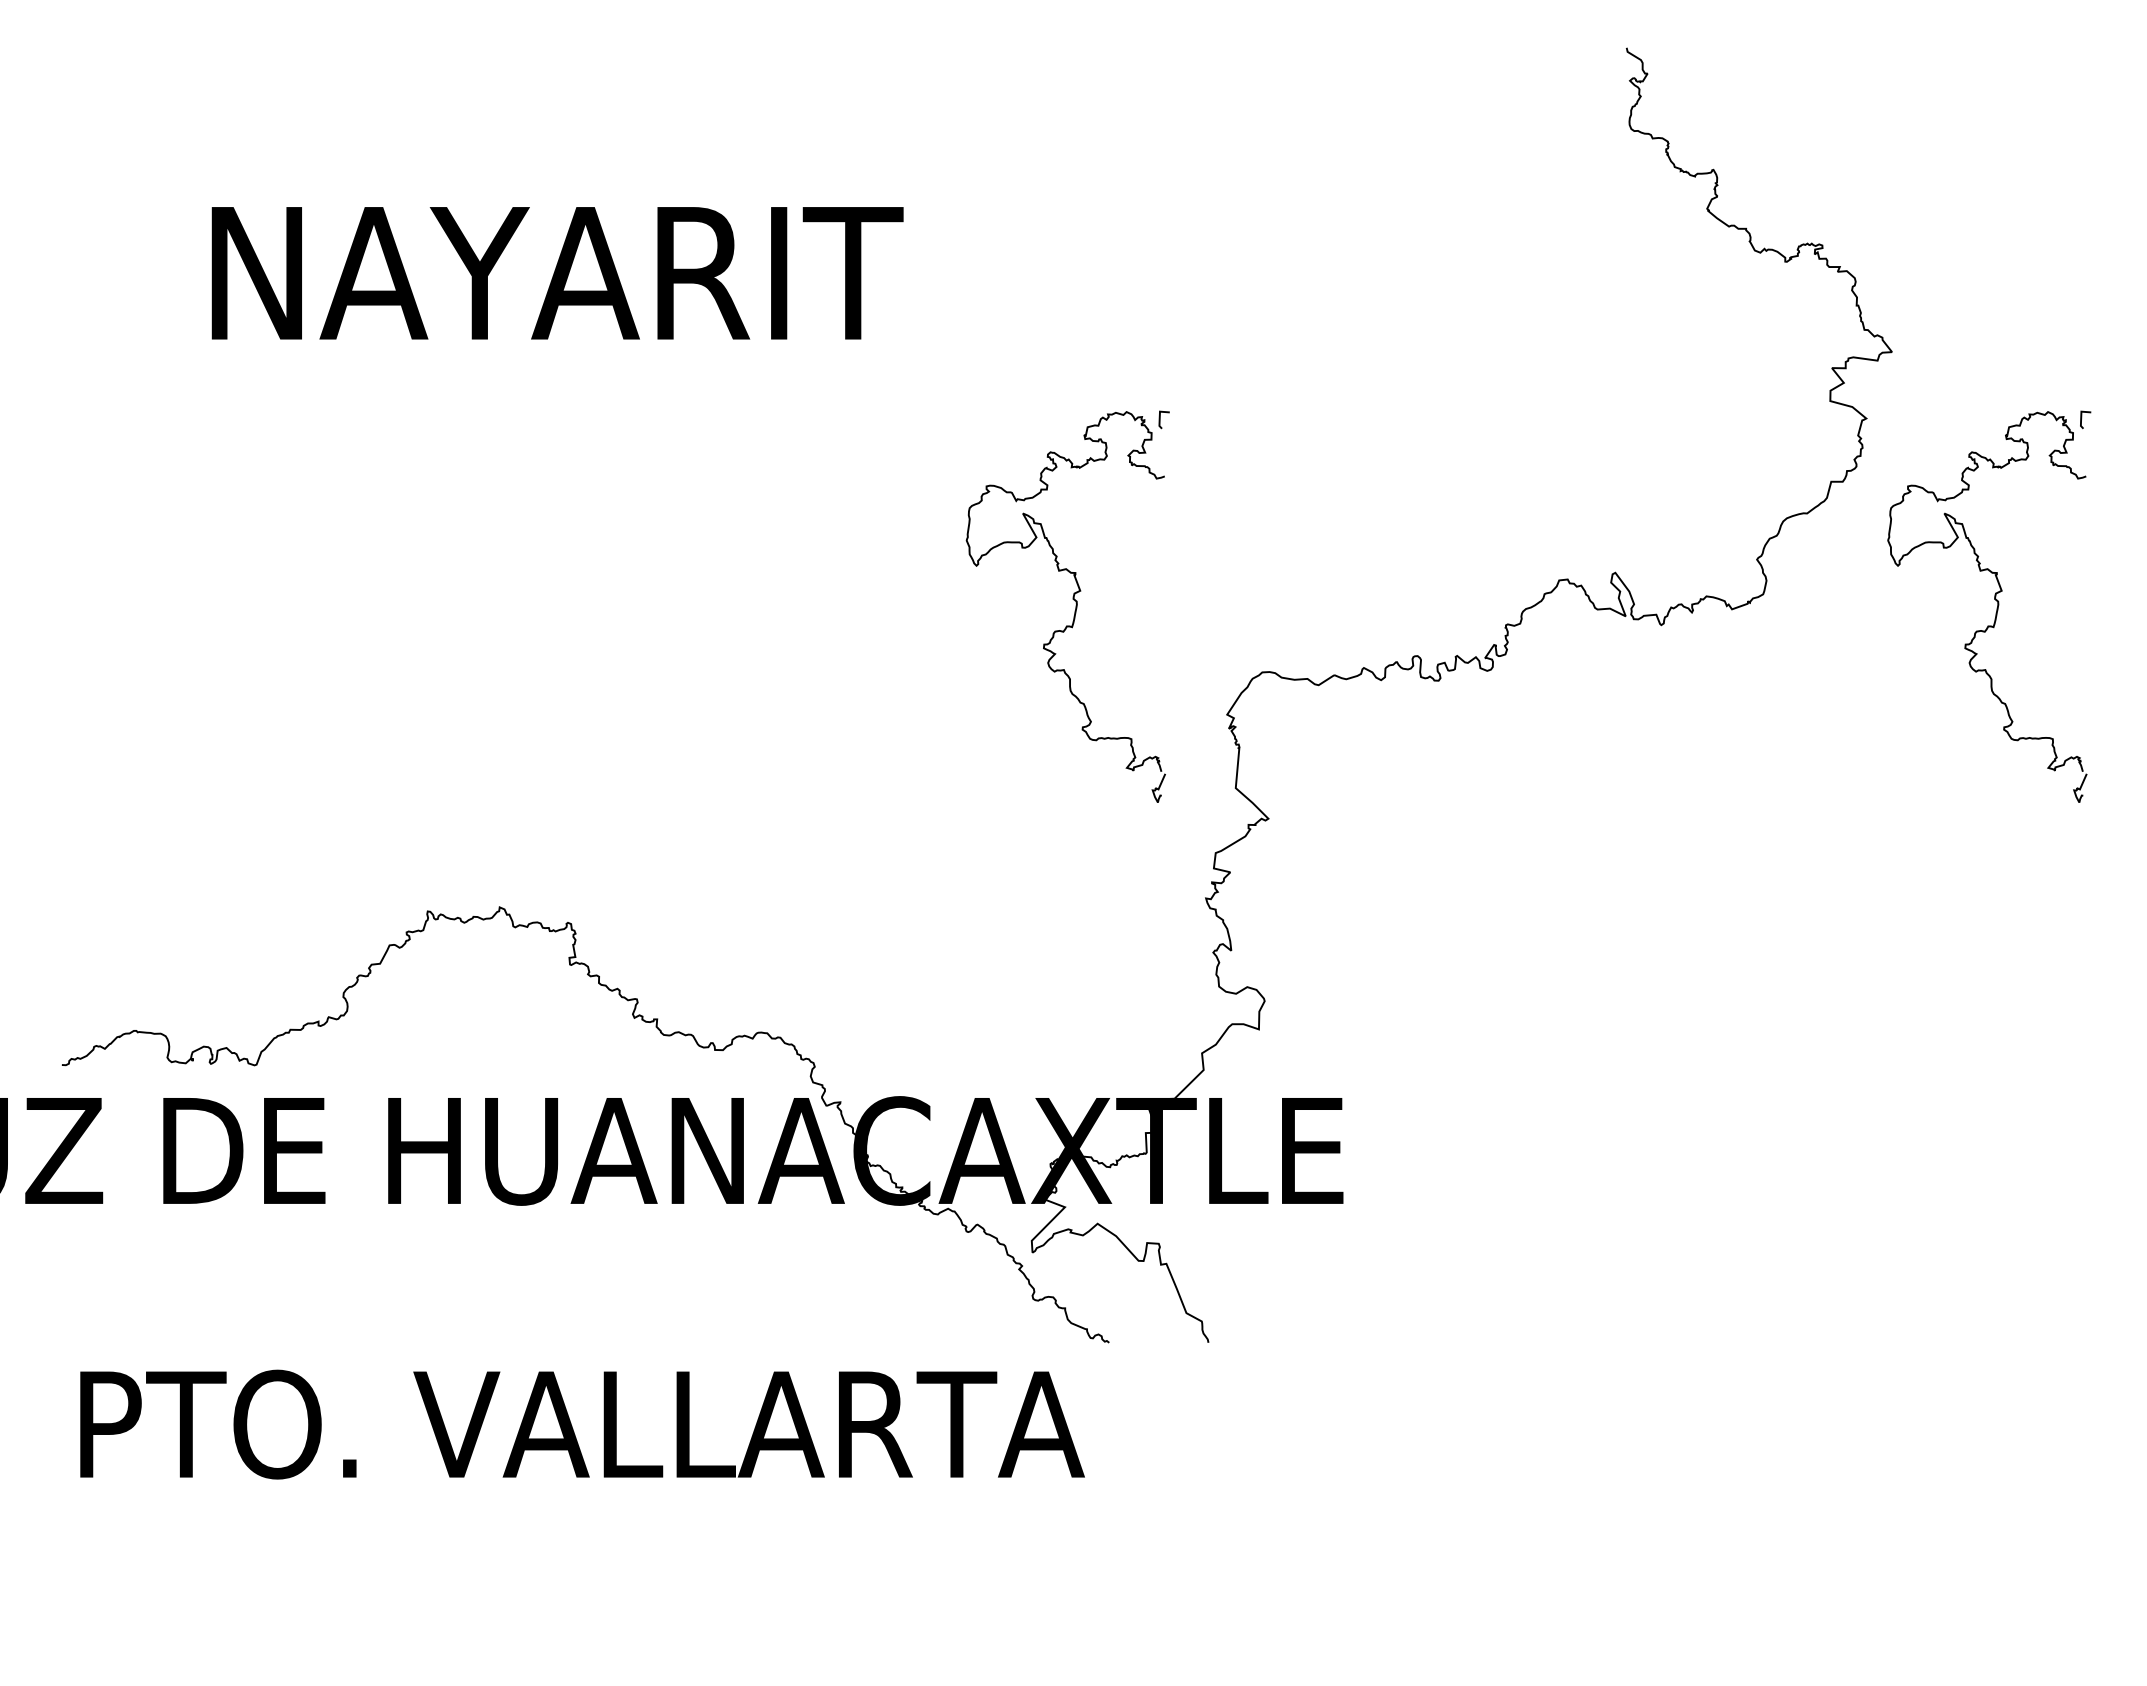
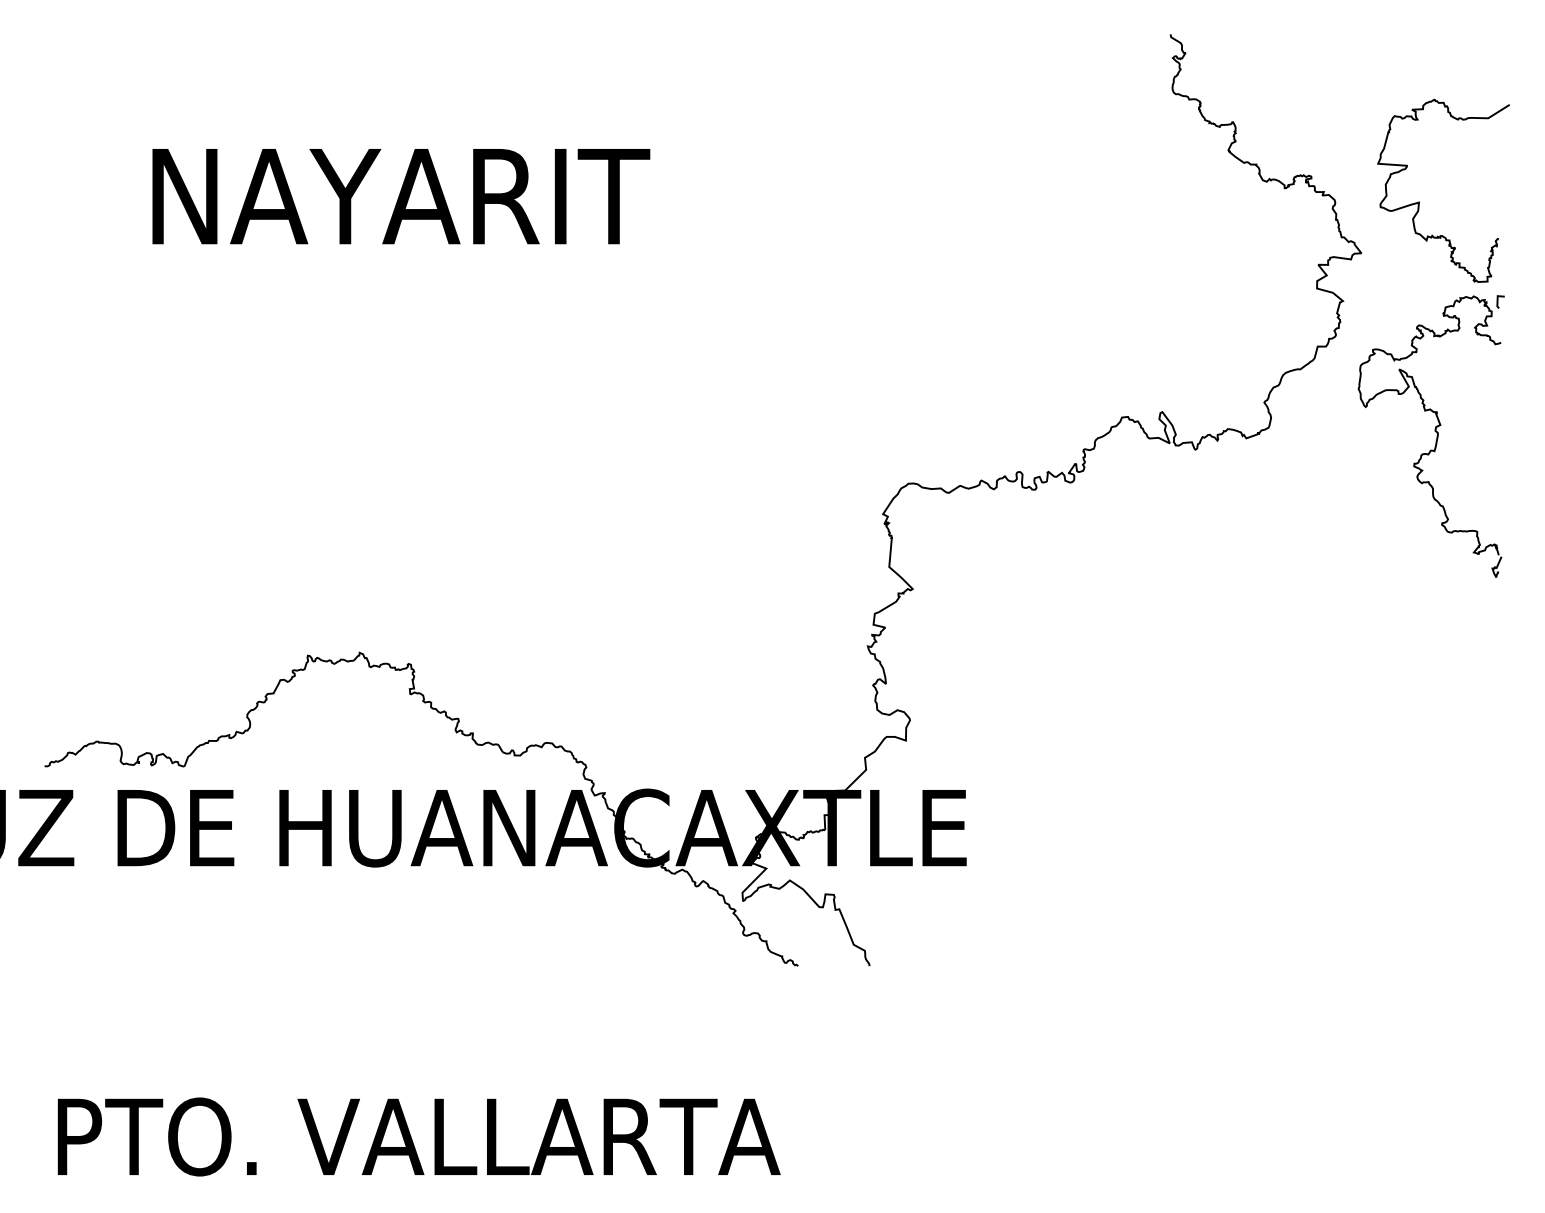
curve: (1972, 280) -> (1419, 201), added
part: (1066, 606) -> (767, 436), removed
text: (581, 1423) -> (418, 1136), moved

